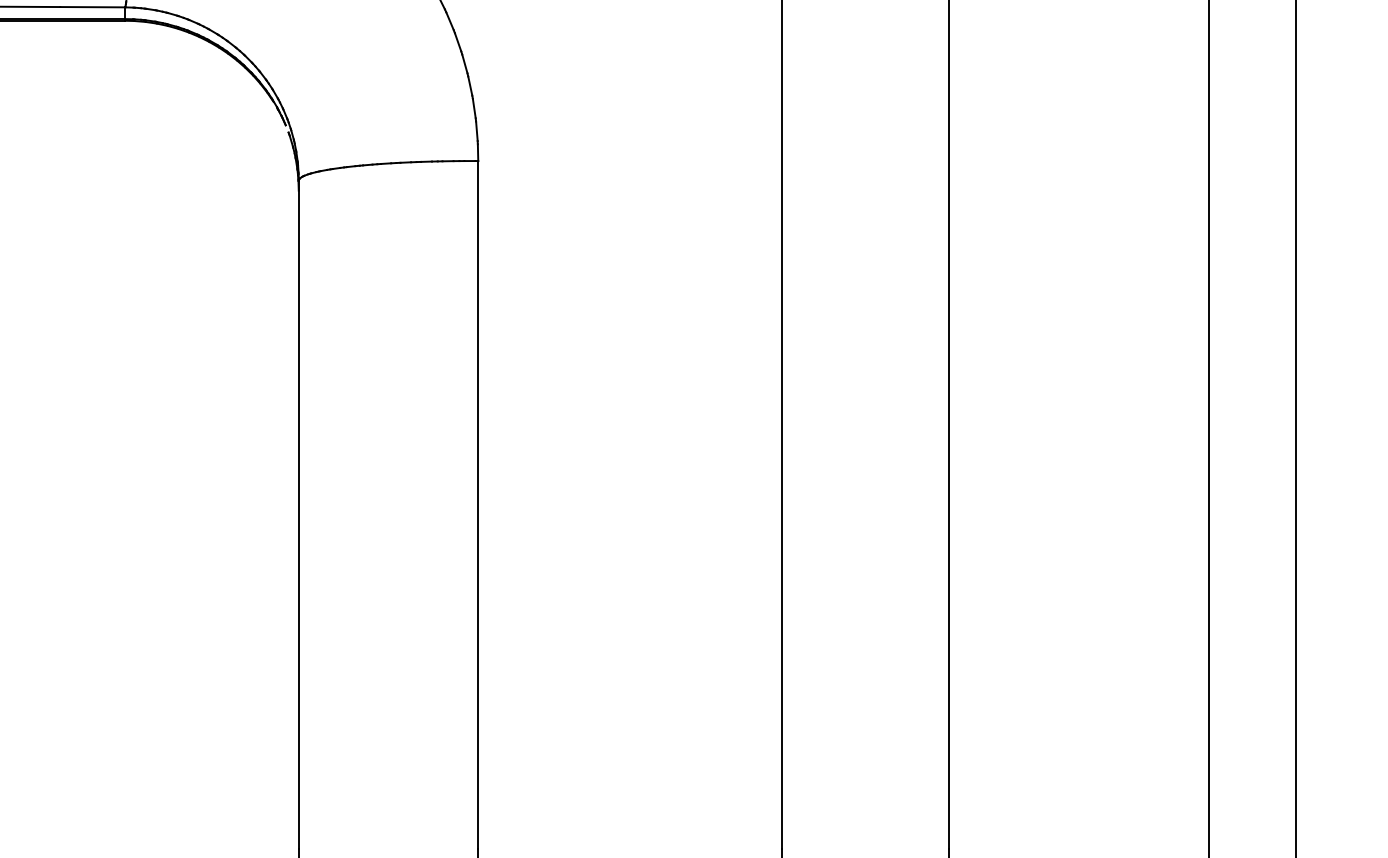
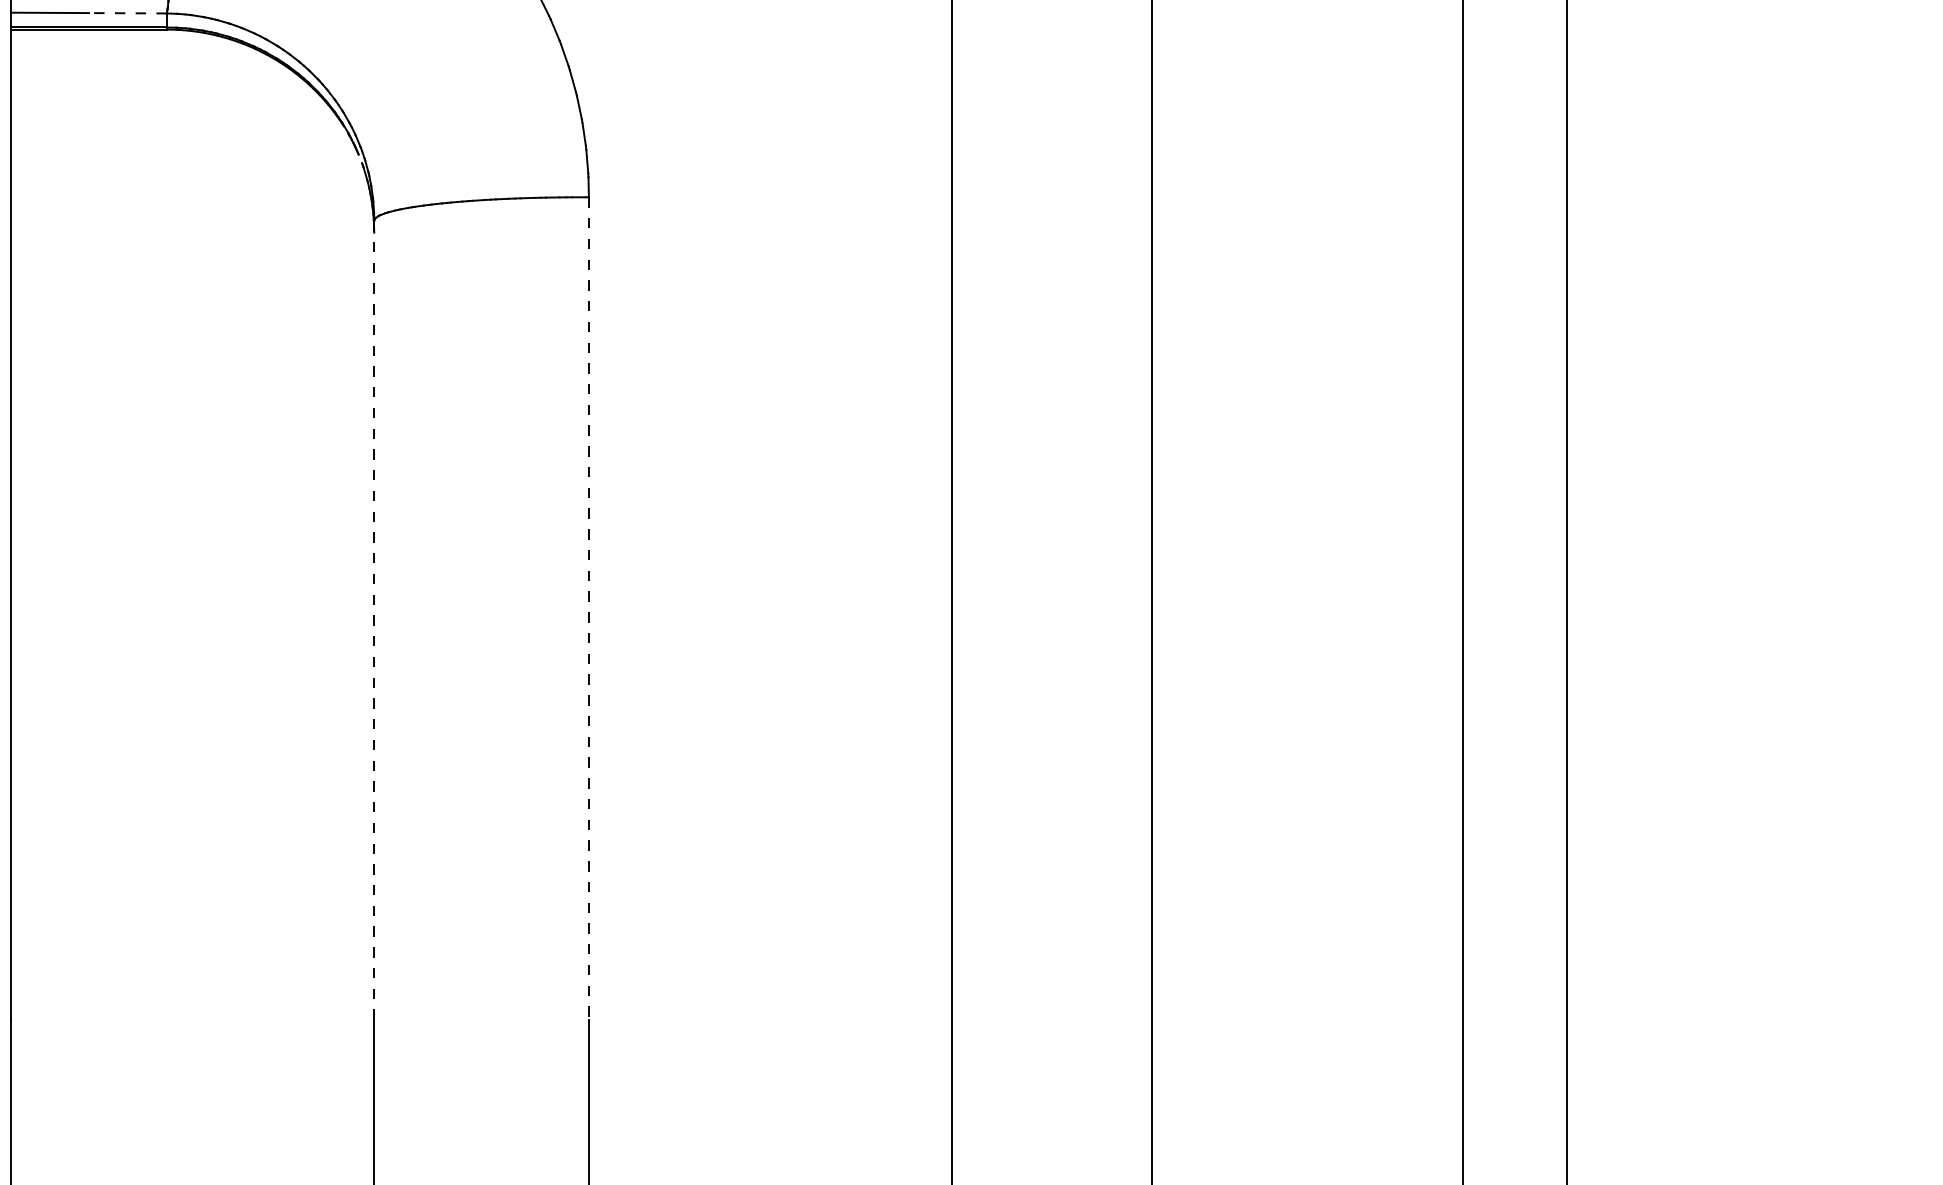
line: (92, 7) -> (127, 13), solid -> dashed
line: (477, 505) -> (588, 609), solid -> dashed
line: (298, 514) -> (374, 619), solid -> dashed

